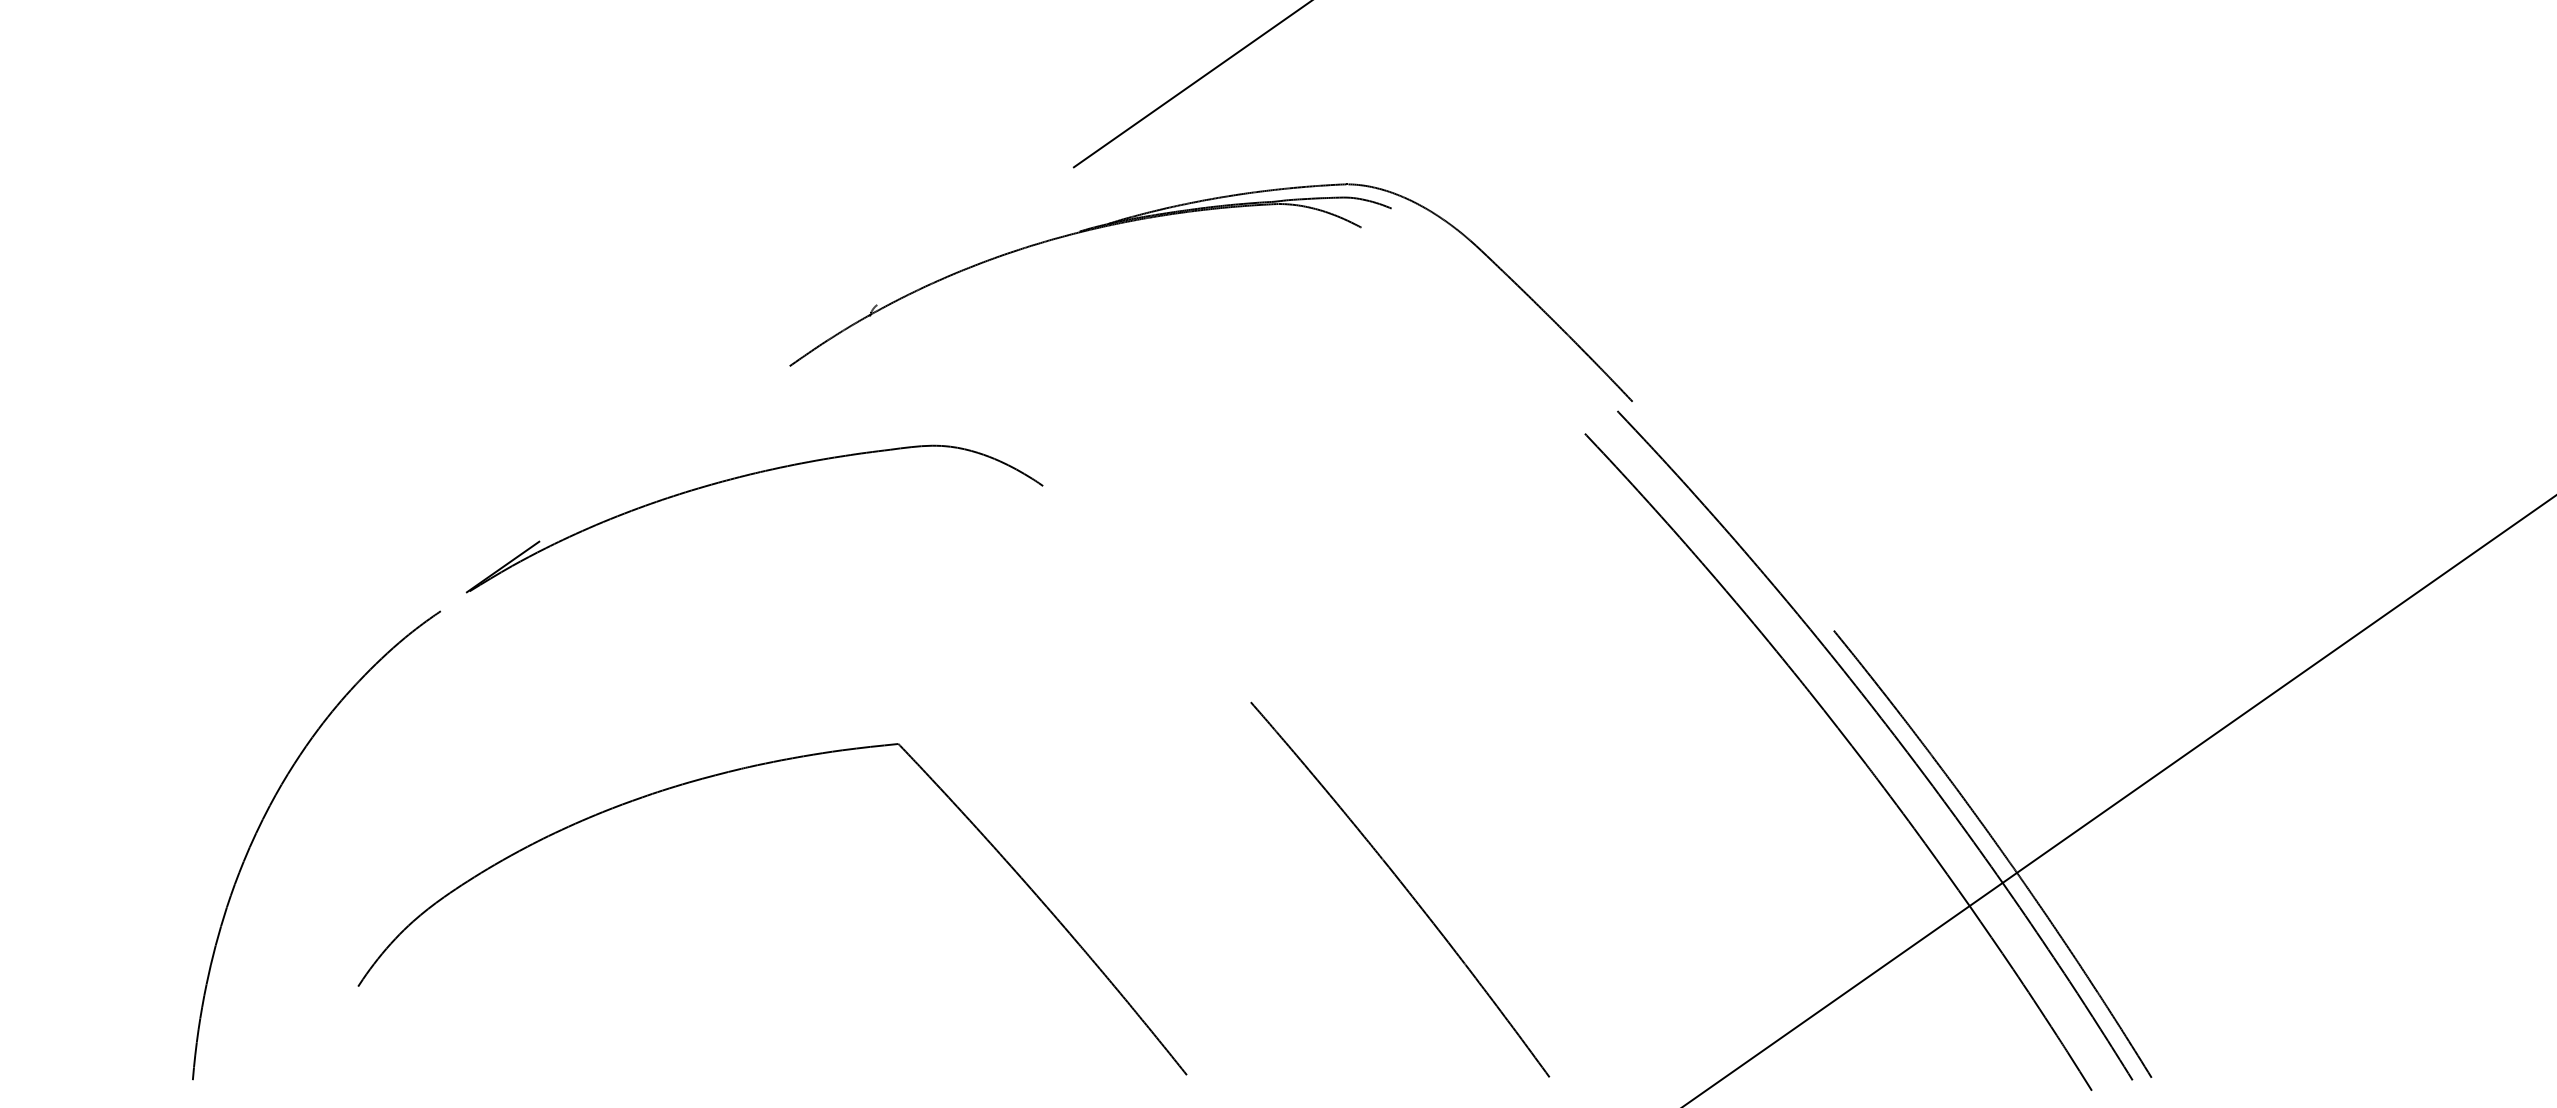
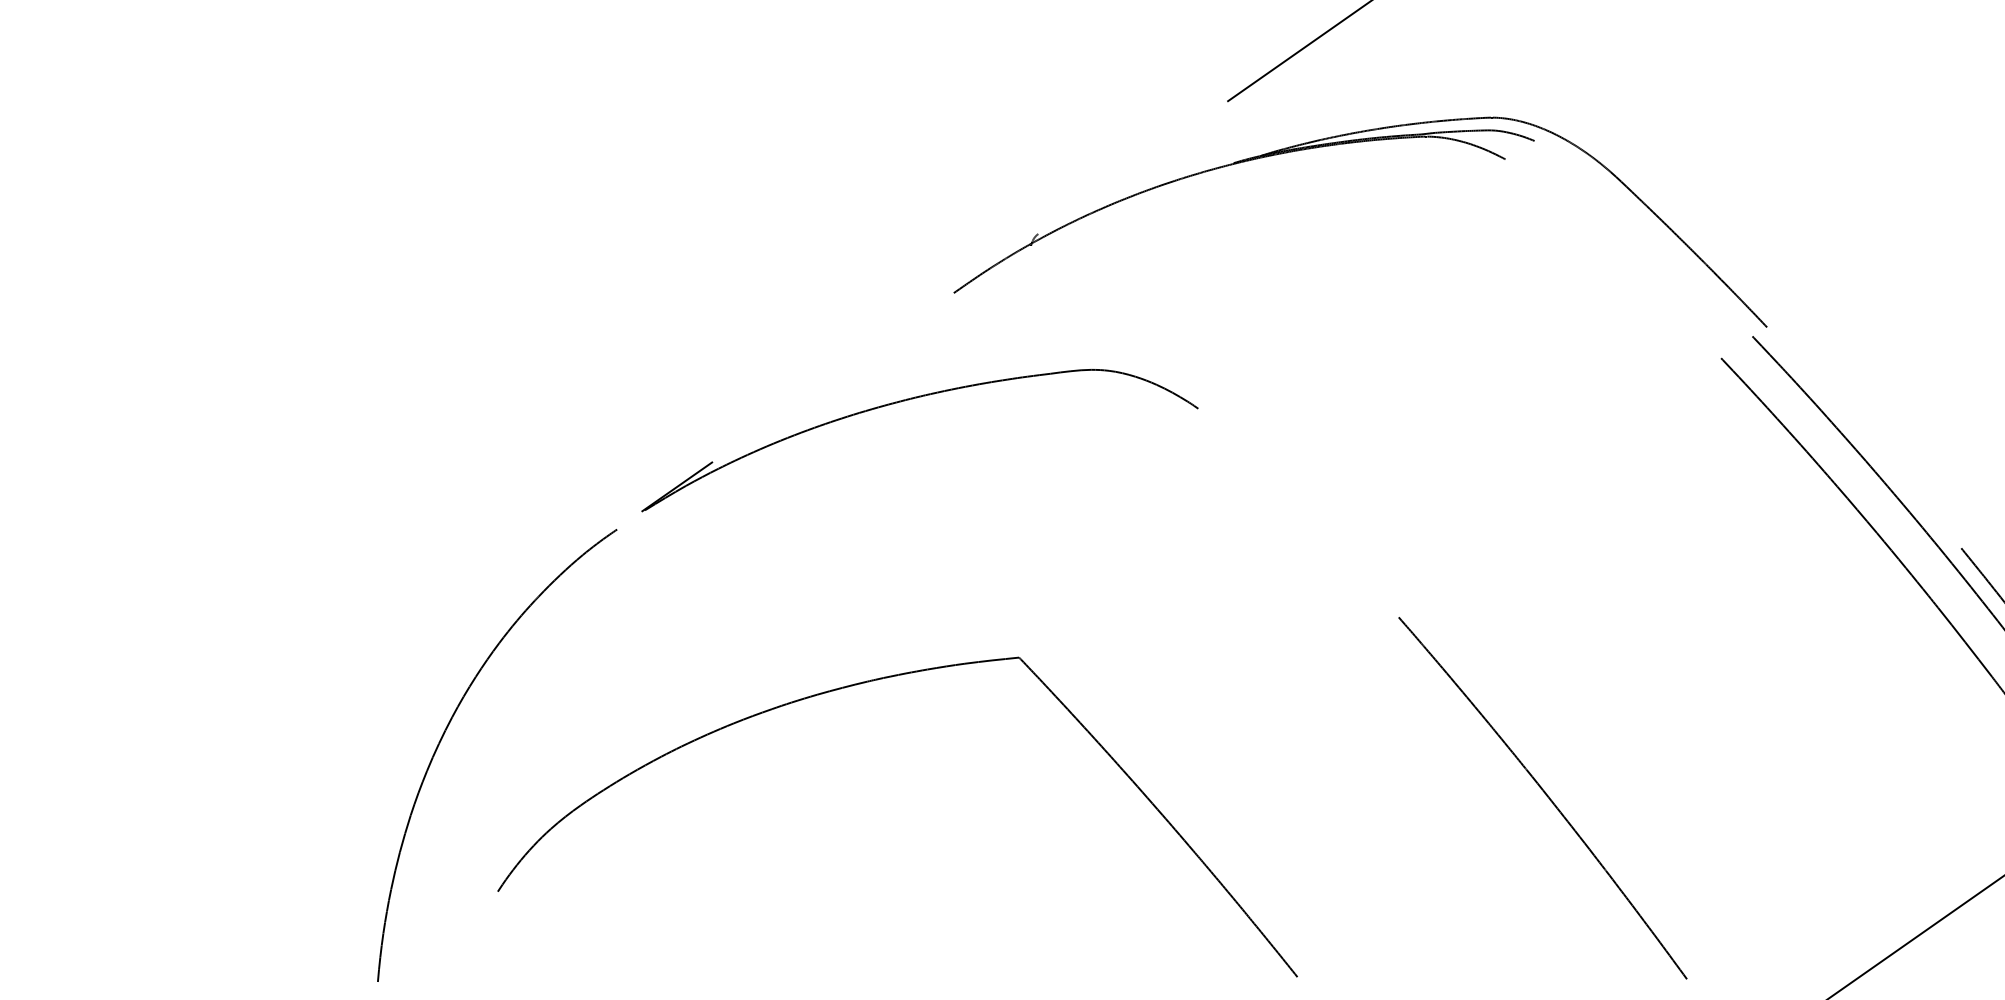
part: (739, 770) -> (865, 683), moved

